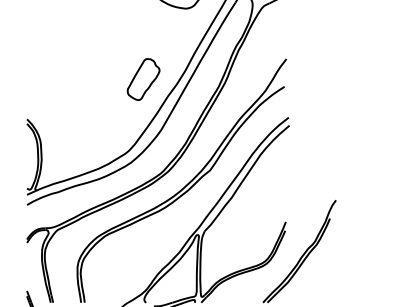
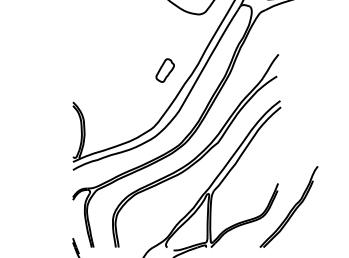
part: (142, 79) -> (164, 70), size x0.7

